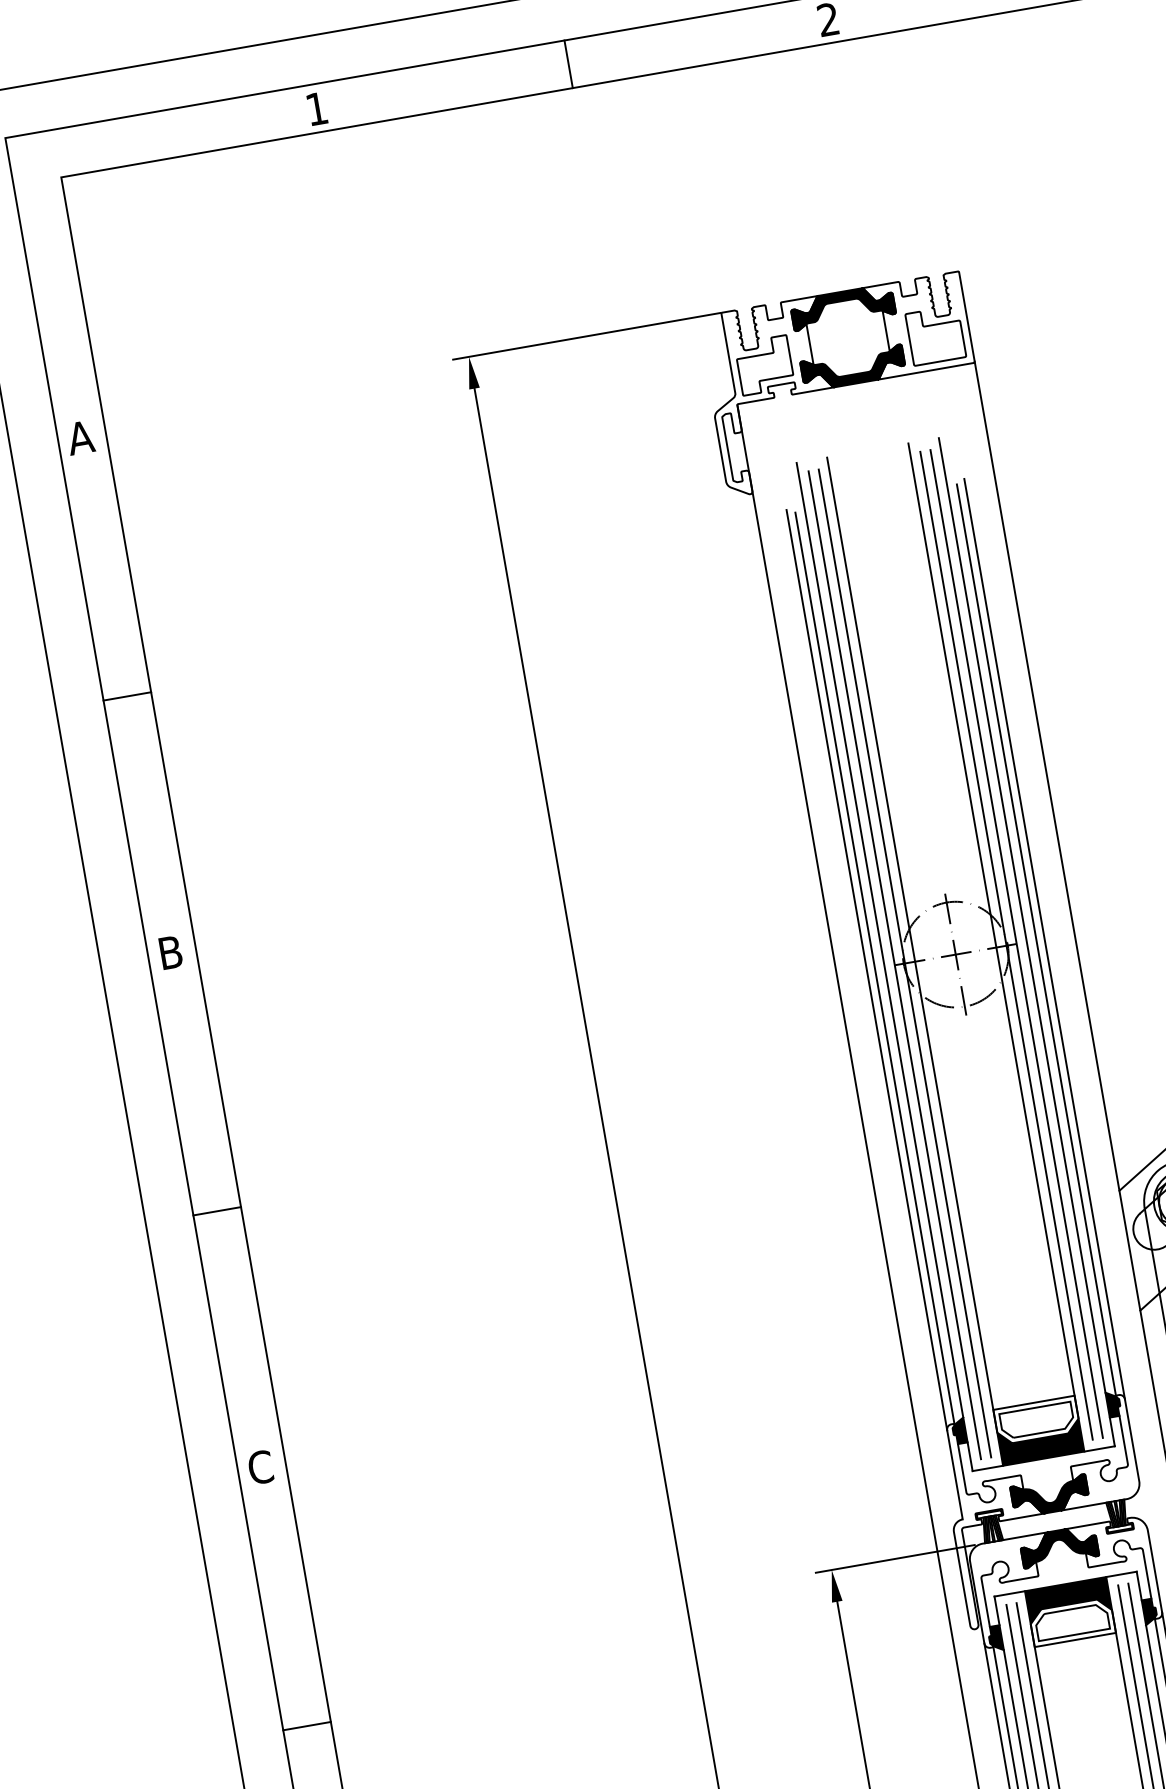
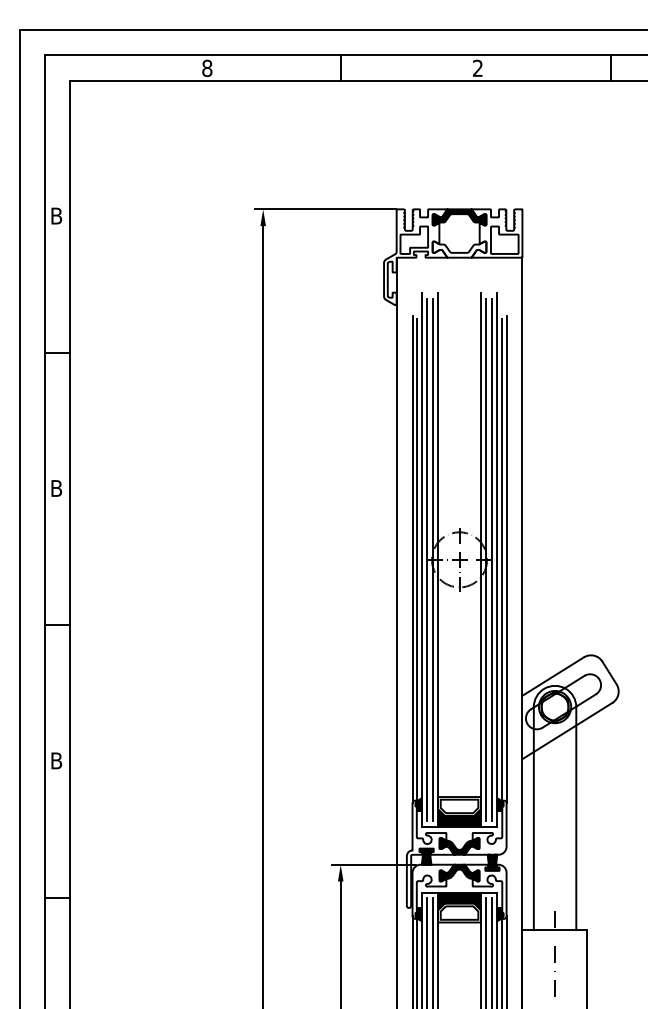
text: (317, 109) -> (207, 68), 1 -> 8
fill: (853, 368) -> (459, 249), removed
text: (80, 436) -> (56, 215), A -> B
text: (260, 1466) -> (56, 760), C -> B

